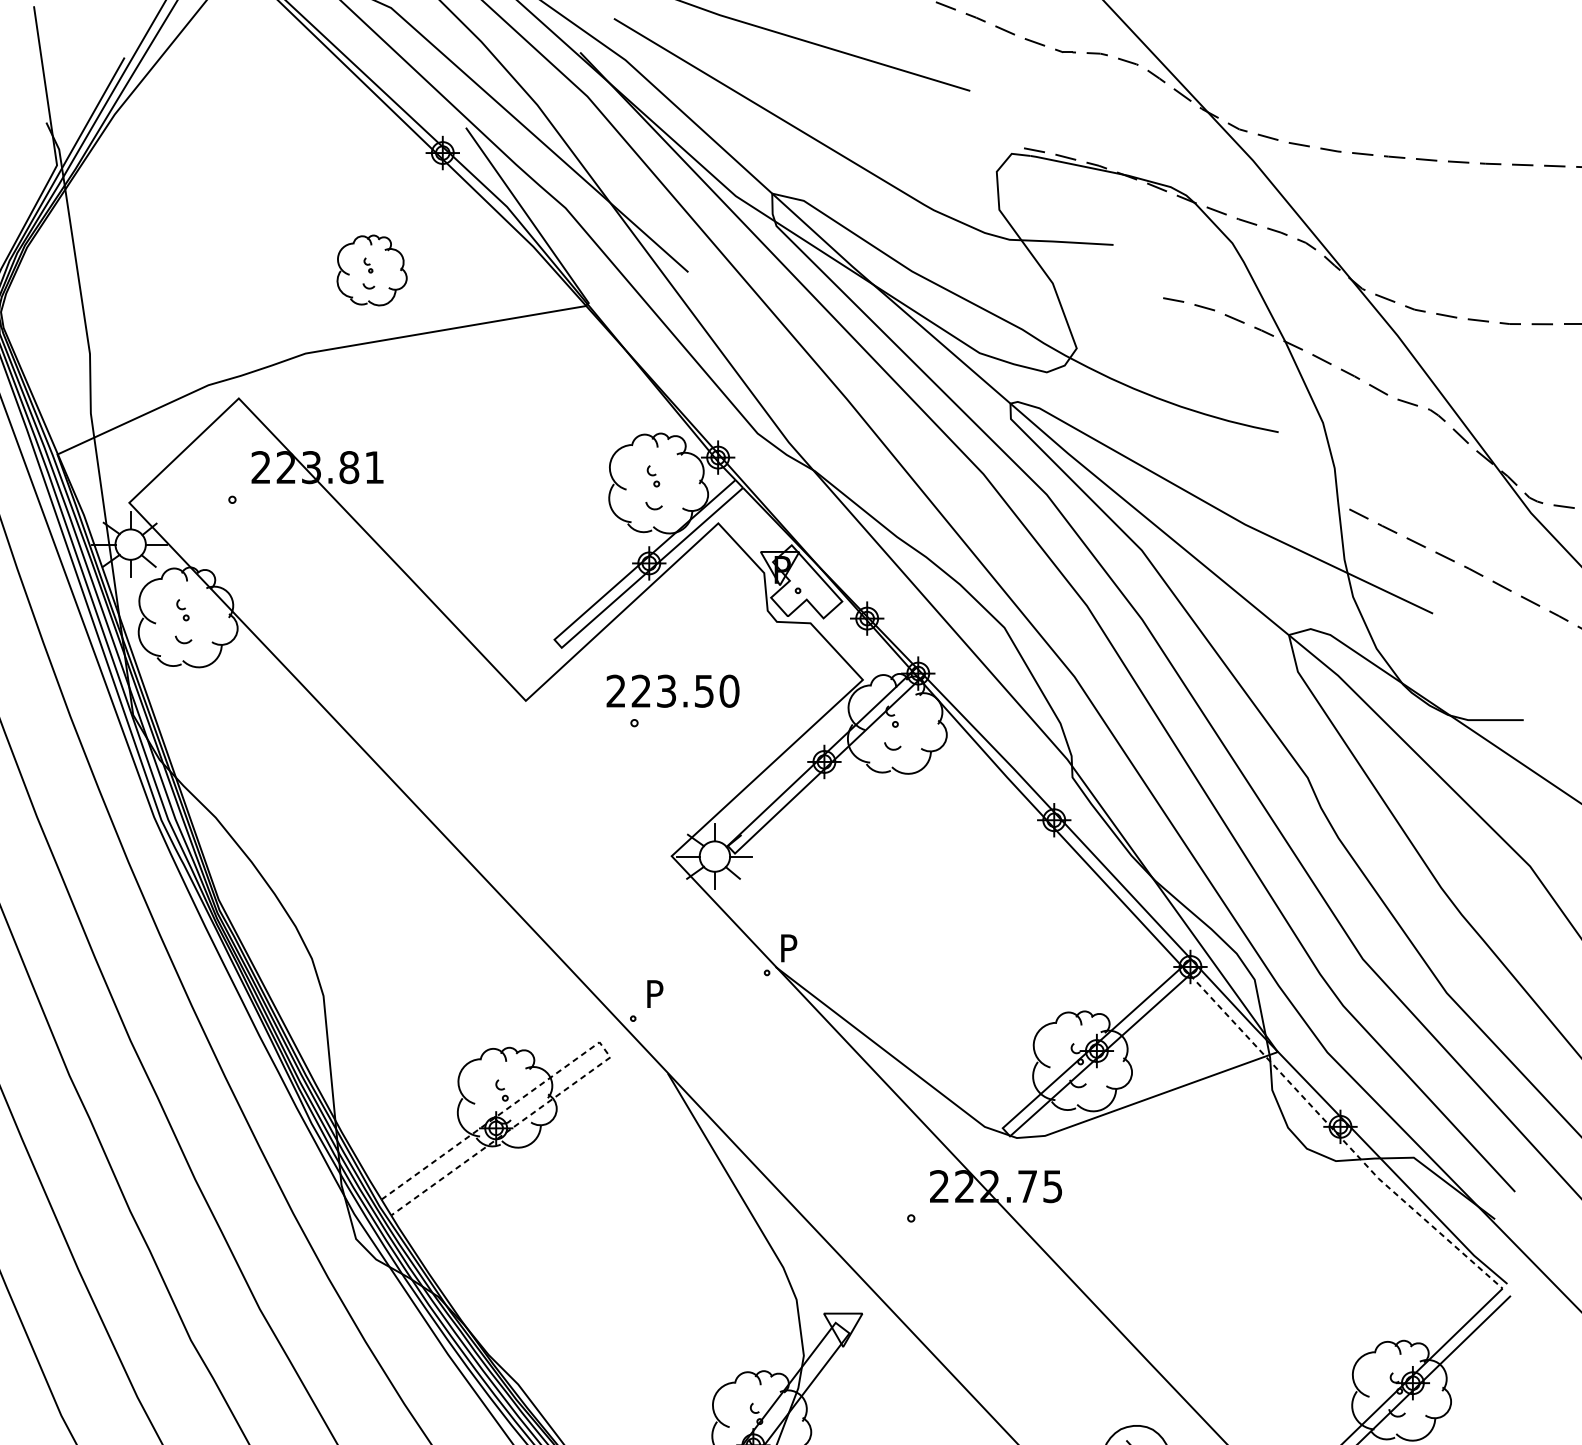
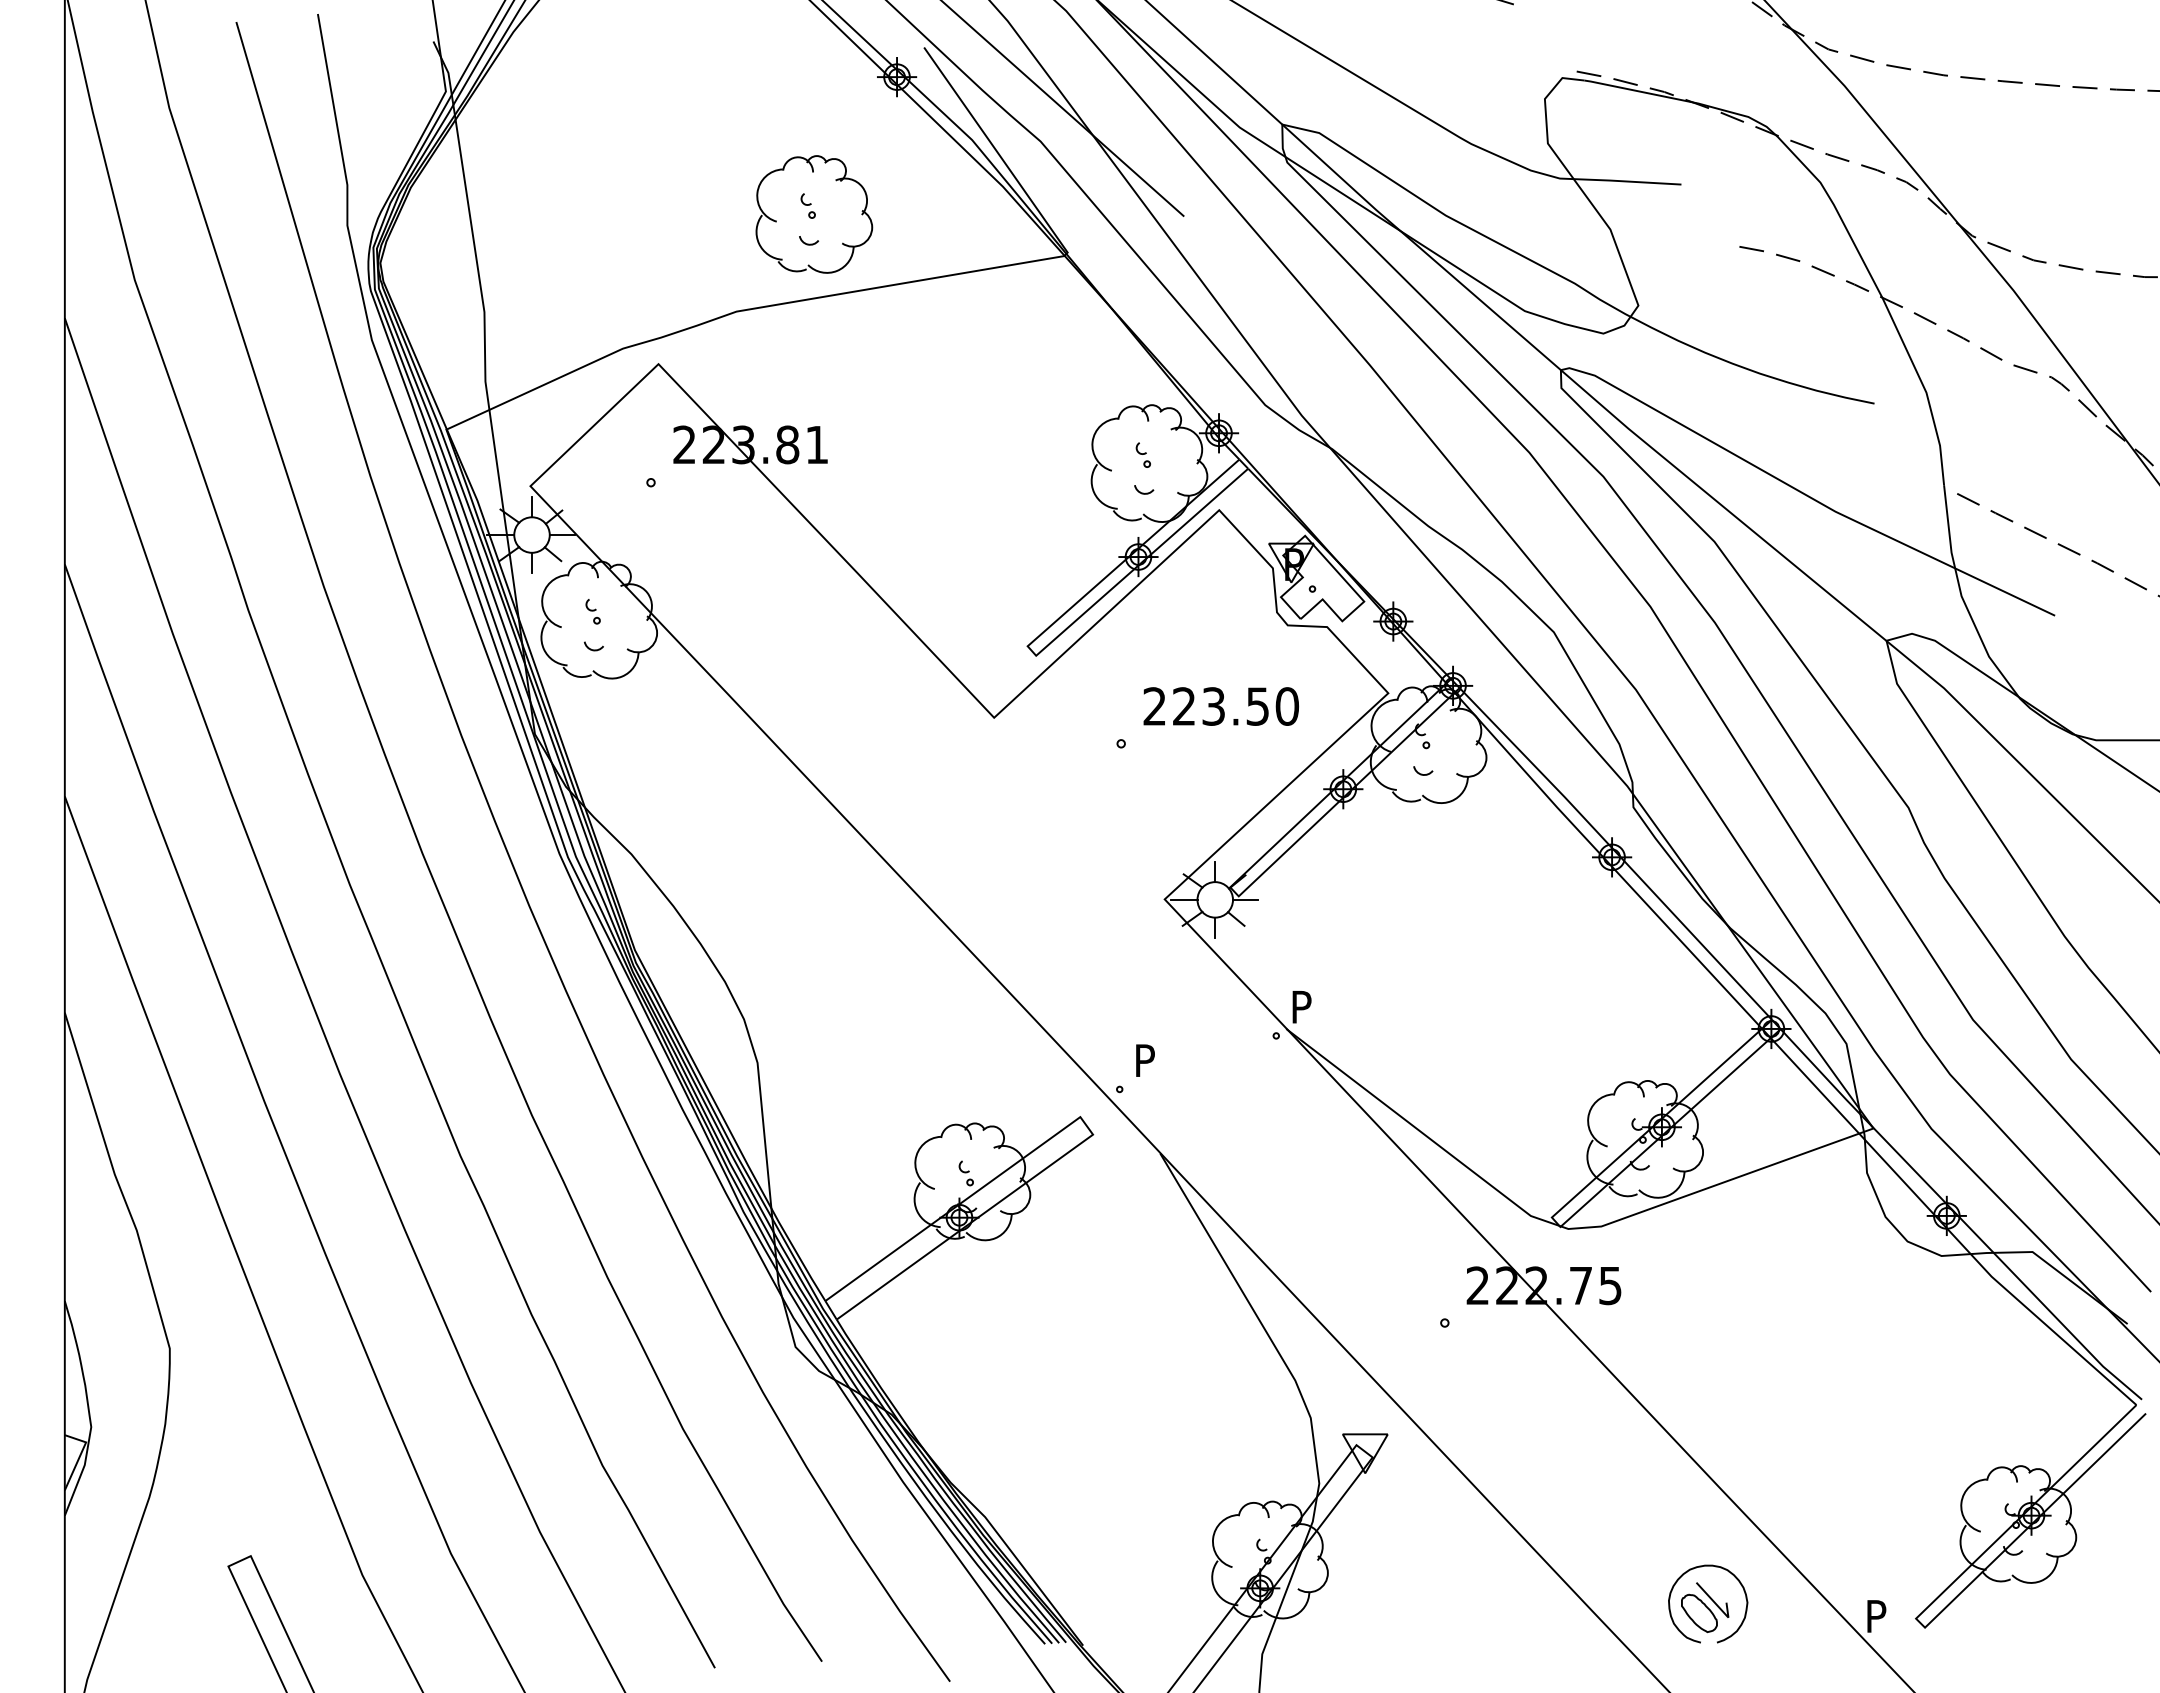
part: (372, 270) -> (814, 214), size x1.43
text: (672, 691) -> (1220, 706), moved
line: (605, 1050) -> (1087, 1126), dashed -> solid
line: (1341, 1138) -> (1947, 1229), dashed -> solid

